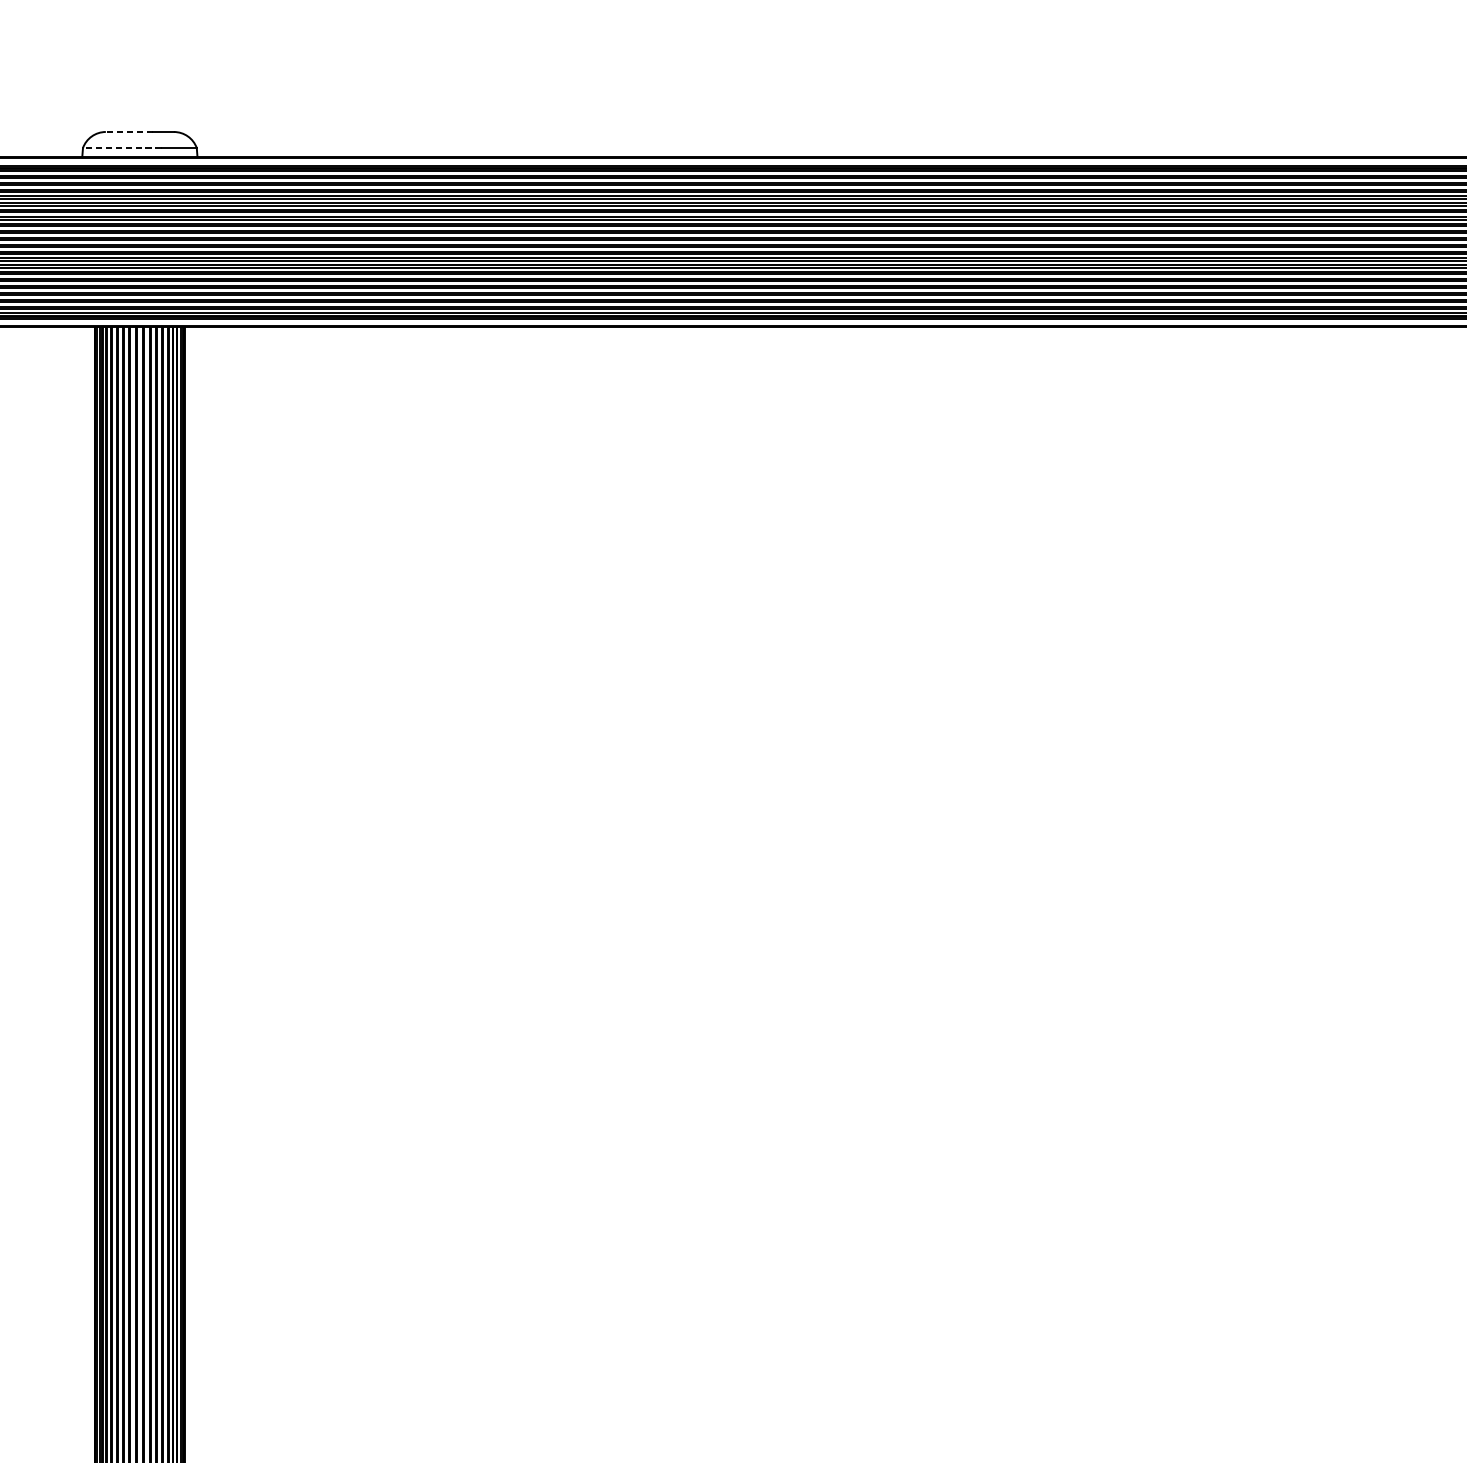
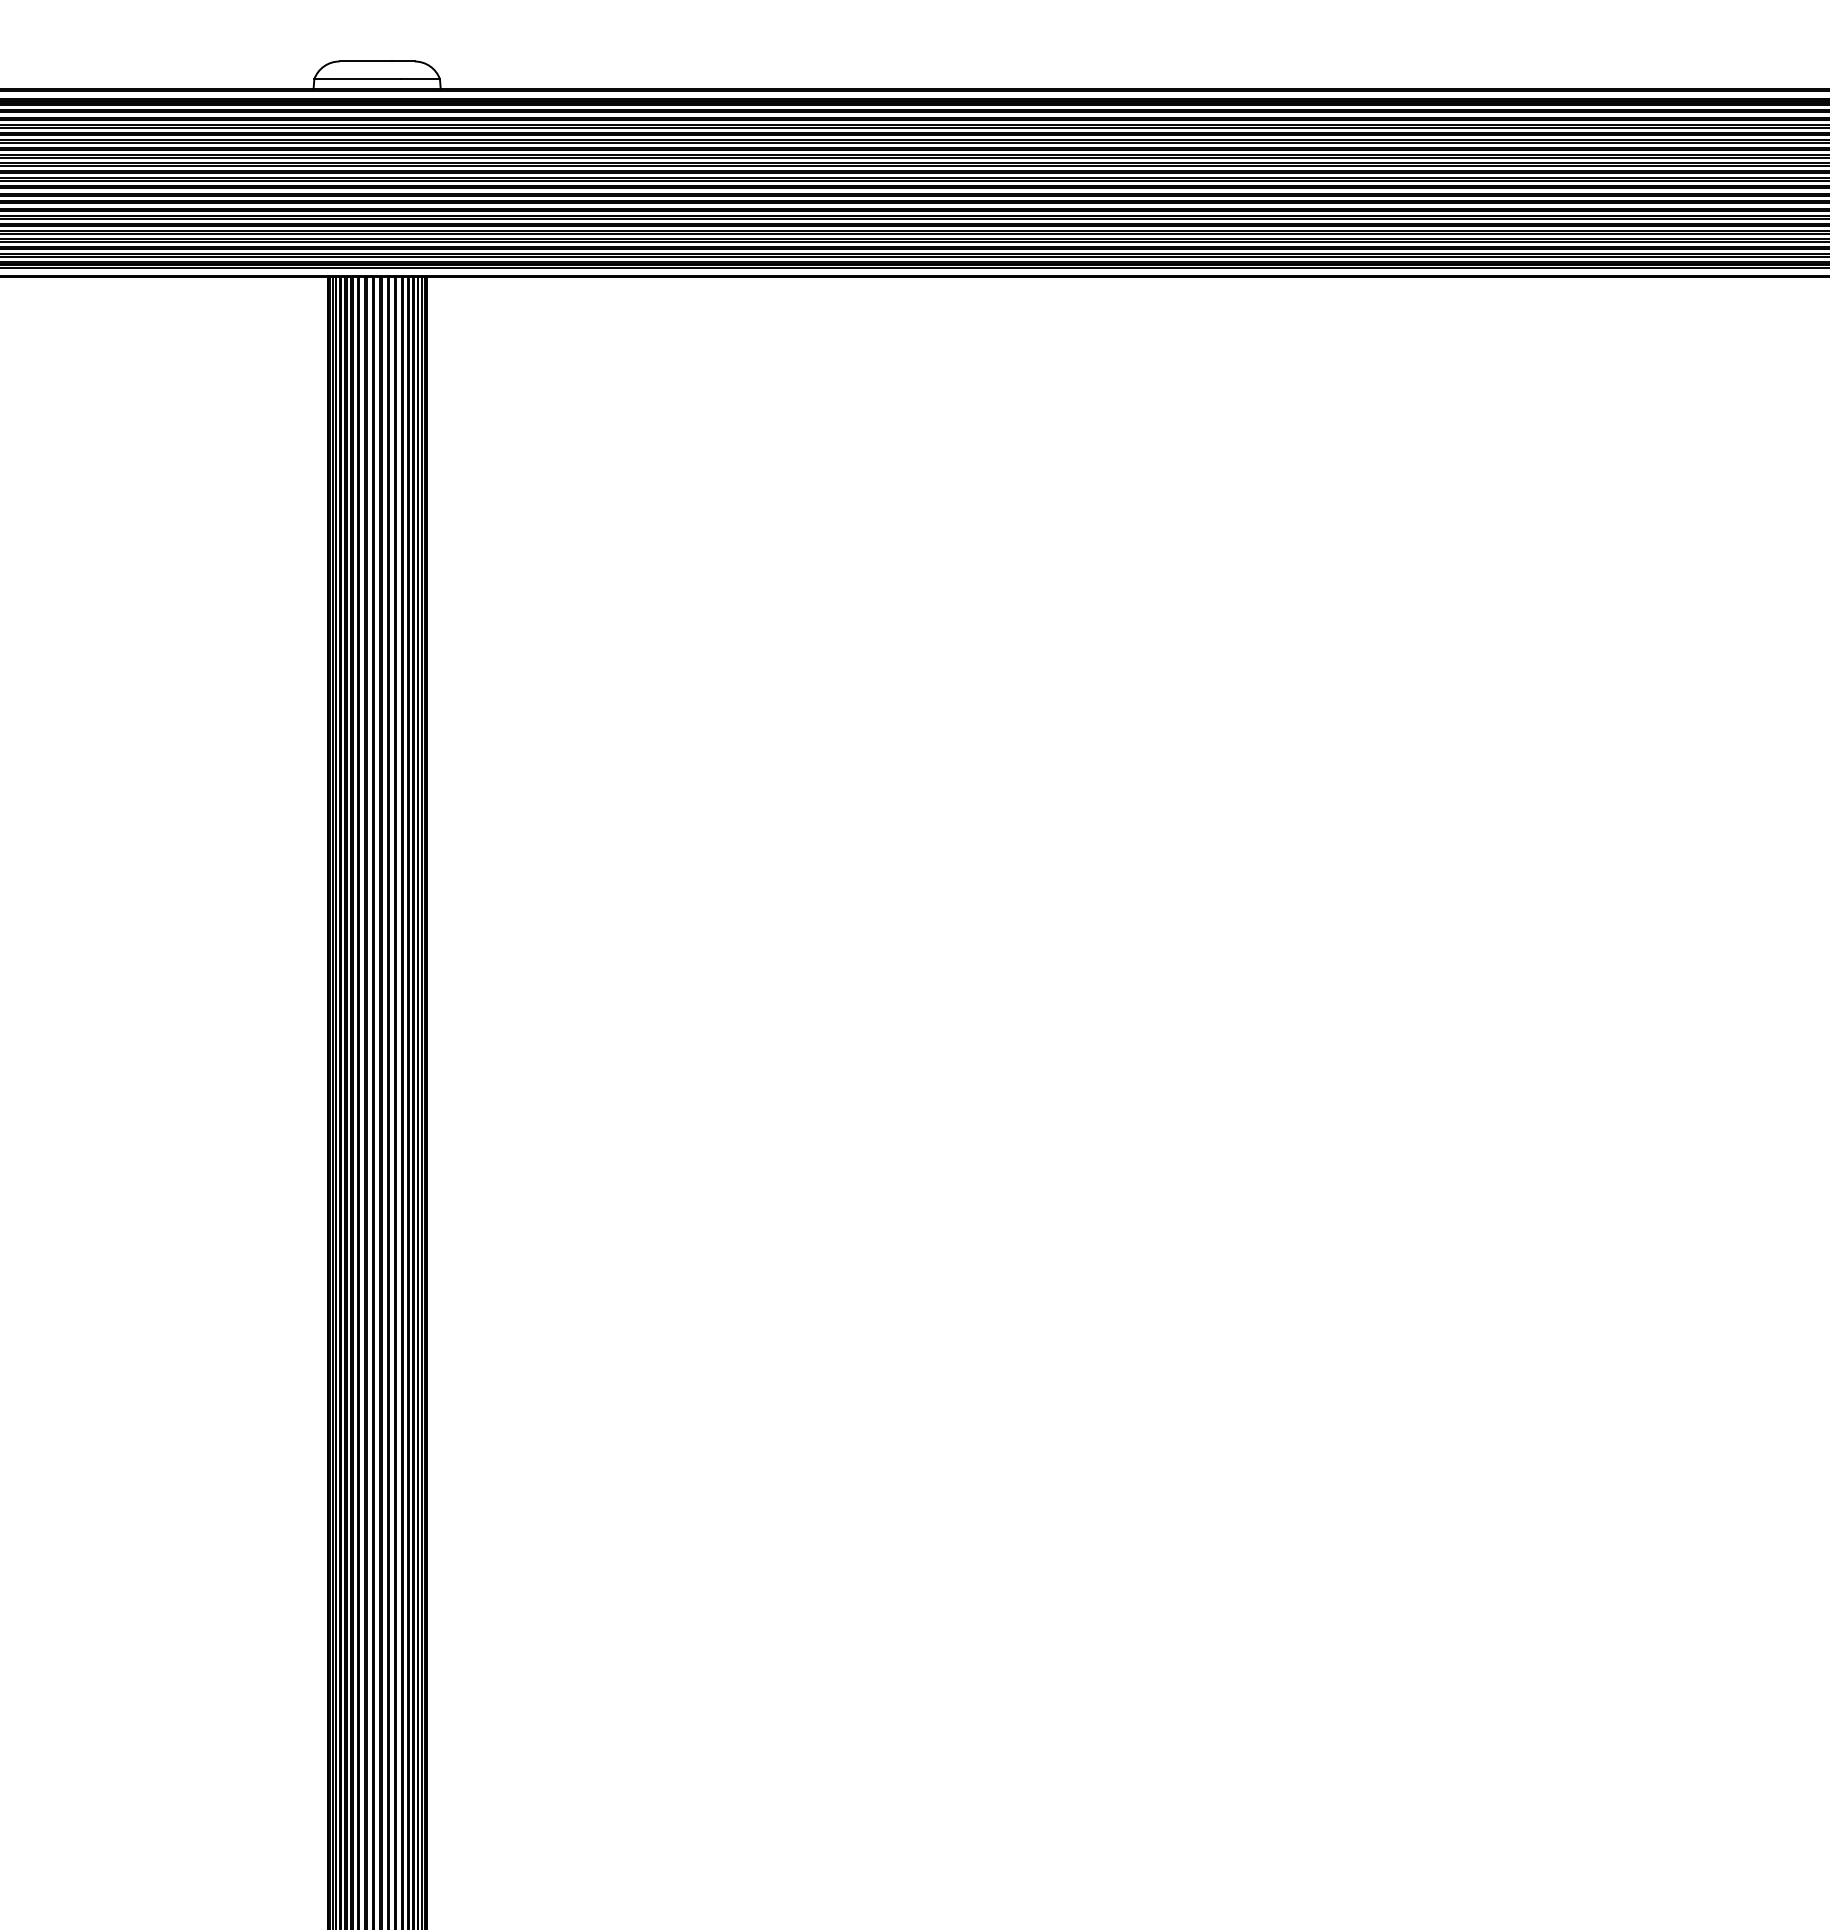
line: (129, 131) -> (365, 61), dashed -> solid
line: (122, 148) -> (357, 79), dashed -> solid

